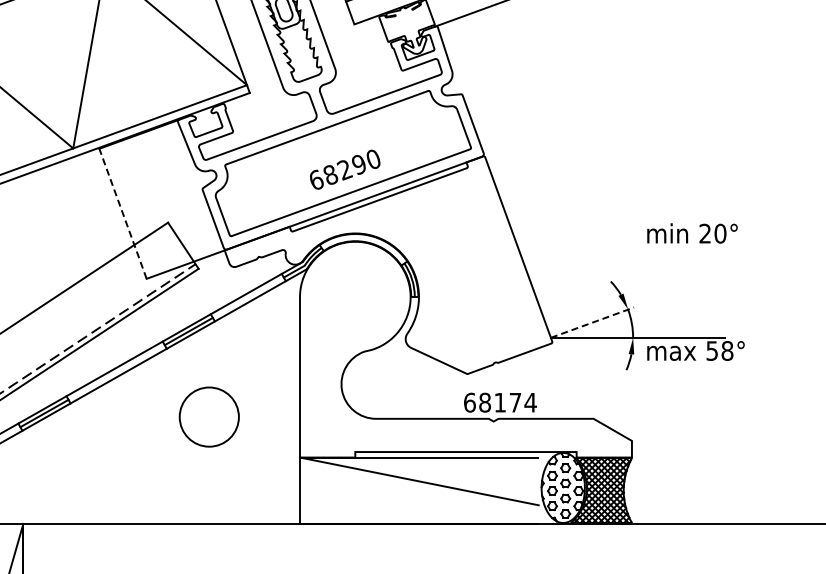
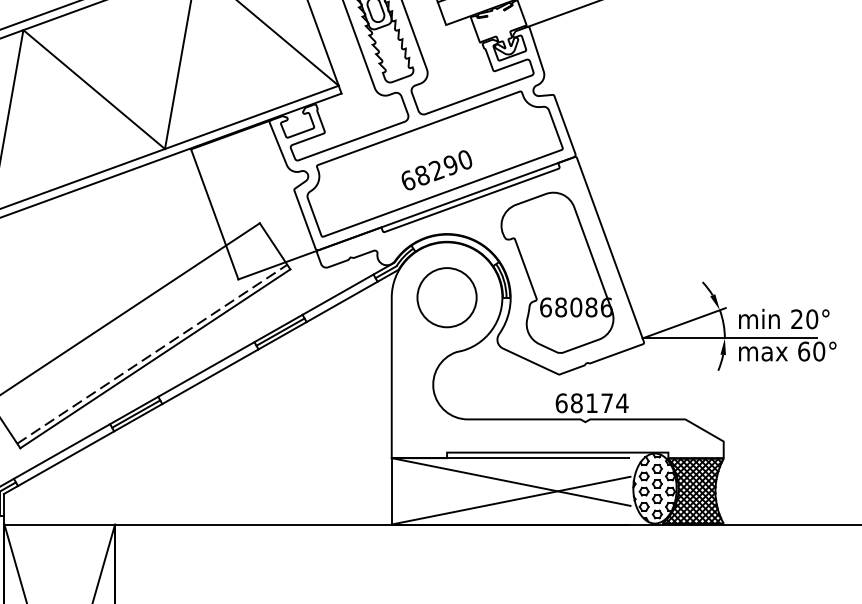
line: (122, 212) -> (214, 213), dashed -> solid
text: (692, 232) -> (784, 318), moved
part: (465, 271) -> (557, 272), added
line: (592, 322) -> (684, 323), dashed -> solid
text: (719, 350) -> (811, 351), 58° -> 60°
circle: (208, 416) -> (446, 297), moved
line: (418, 499) -> (510, 500), added

